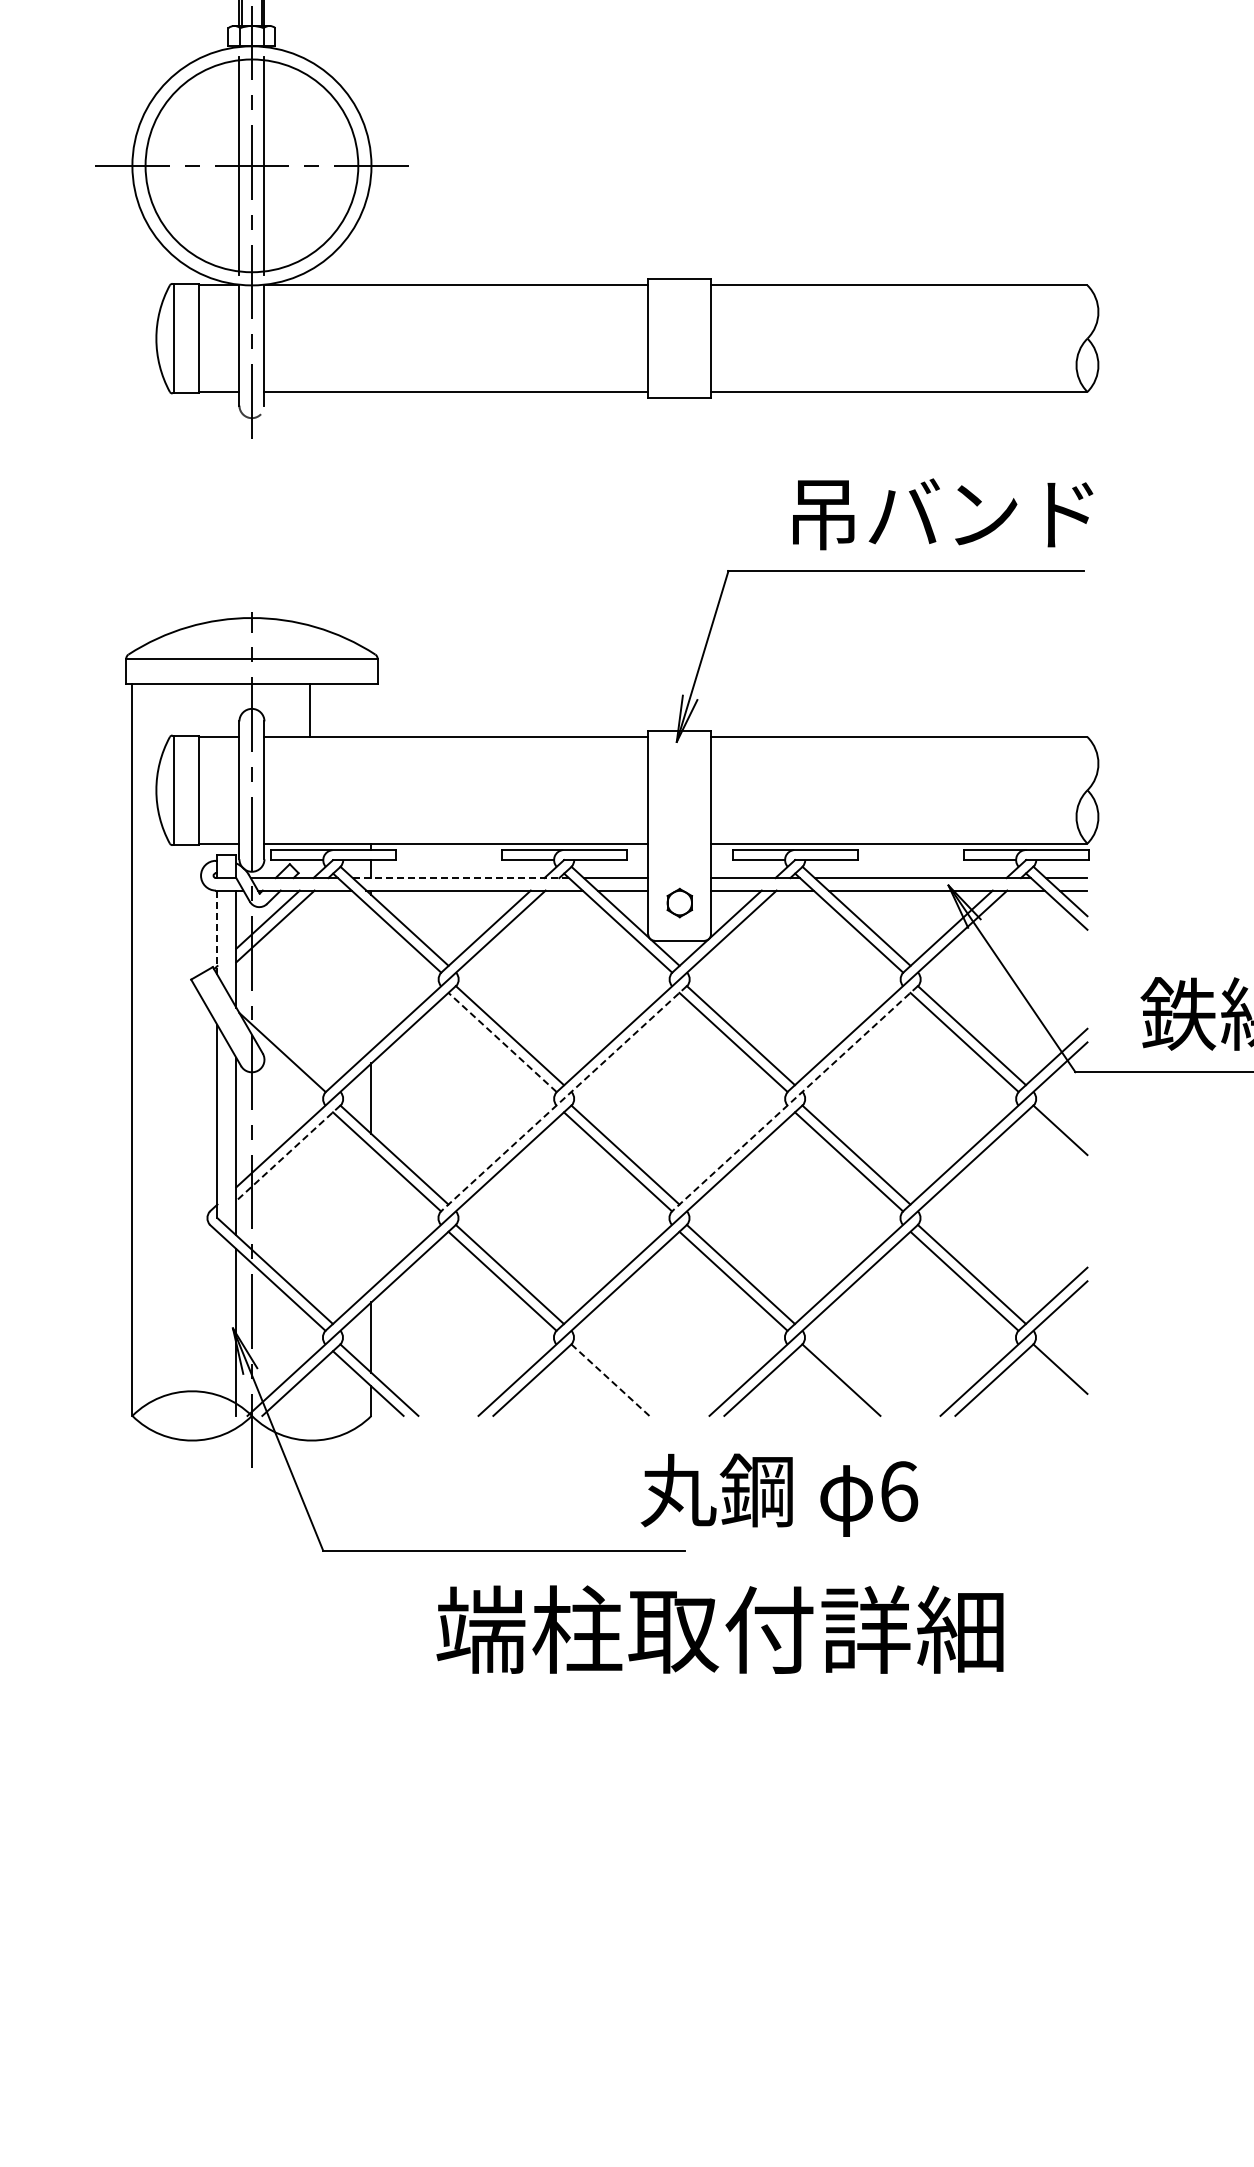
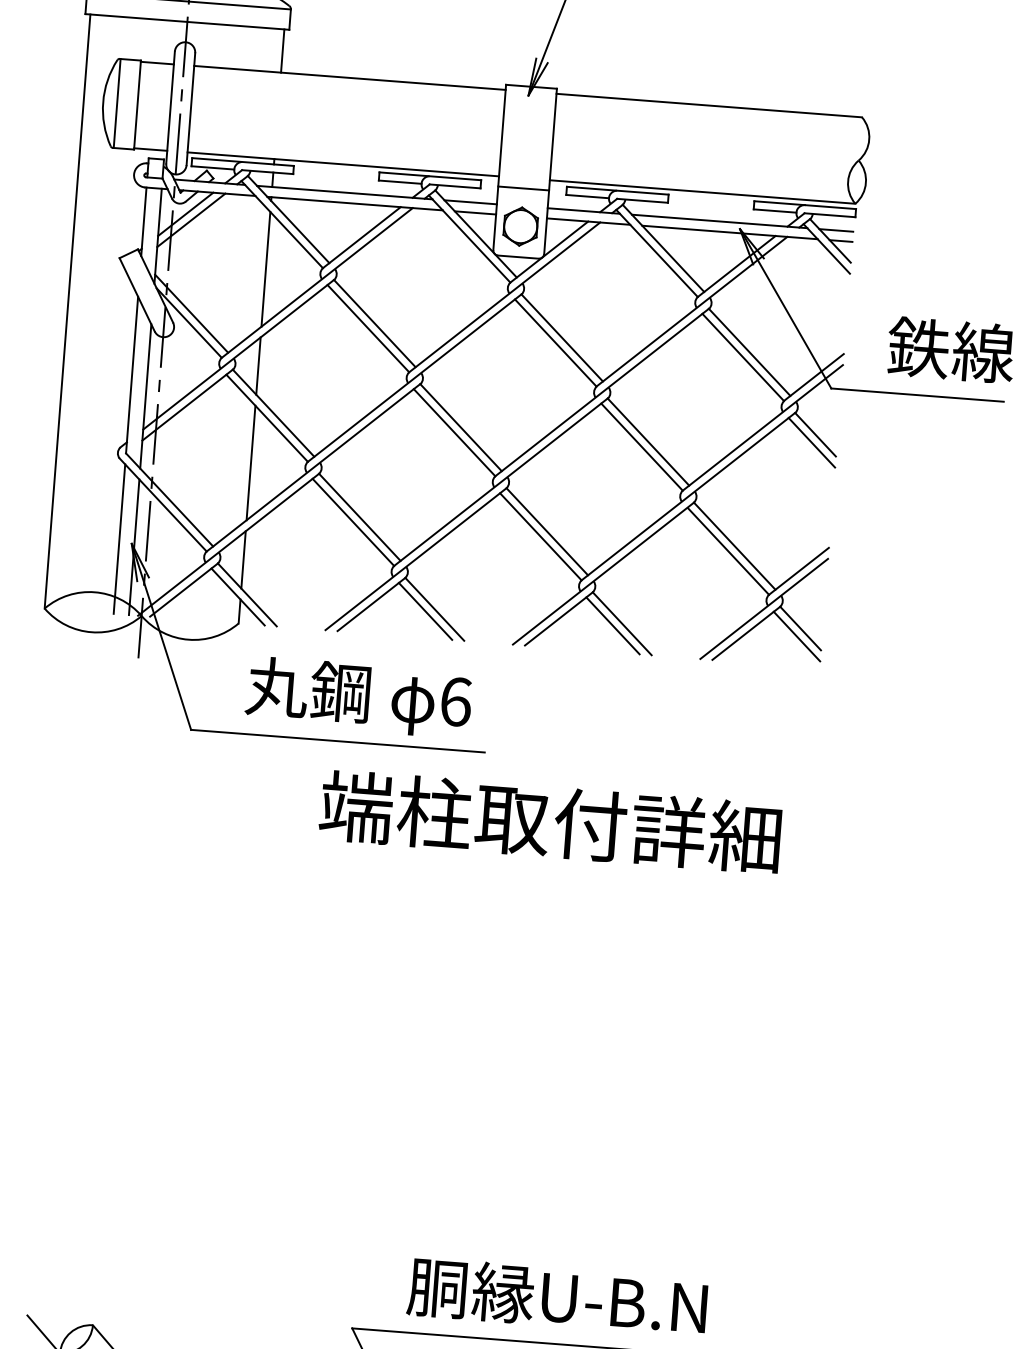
line: (310, 710) -> (282, 51), moved
line: (679, 856) -> (523, 188), added
line: (461, 878) -> (345, 193), dashed -> solid
part: (679, 902) -> (520, 226), size x1.67
line: (217, 932) -> (143, 221), dashed -> solid
line: (371, 979) -> (265, 269), added
line: (284, 1040) -> (191, 313), added
line: (502, 1042) -> (368, 328), dashed -> solid
line: (563, 1098) -> (414, 377), dashed -> solid
line: (794, 1098) -> (601, 392), dashed -> solid
line: (1056, 1140) -> (811, 442), added
line: (288, 1153) -> (187, 405), dashed -> solid
line: (371, 1217) -> (251, 462), added
line: (217, 1323) -> (119, 538), added
line: (1056, 1379) -> (796, 636), added
line: (610, 1380) -> (434, 609), dashed -> solid
line: (598, 1383) -> (424, 611), added
line: (829, 1383) -> (612, 625), added
text: (779, 1494) -> (358, 696), moved
text: (719, 1629) -> (549, 821), moved

